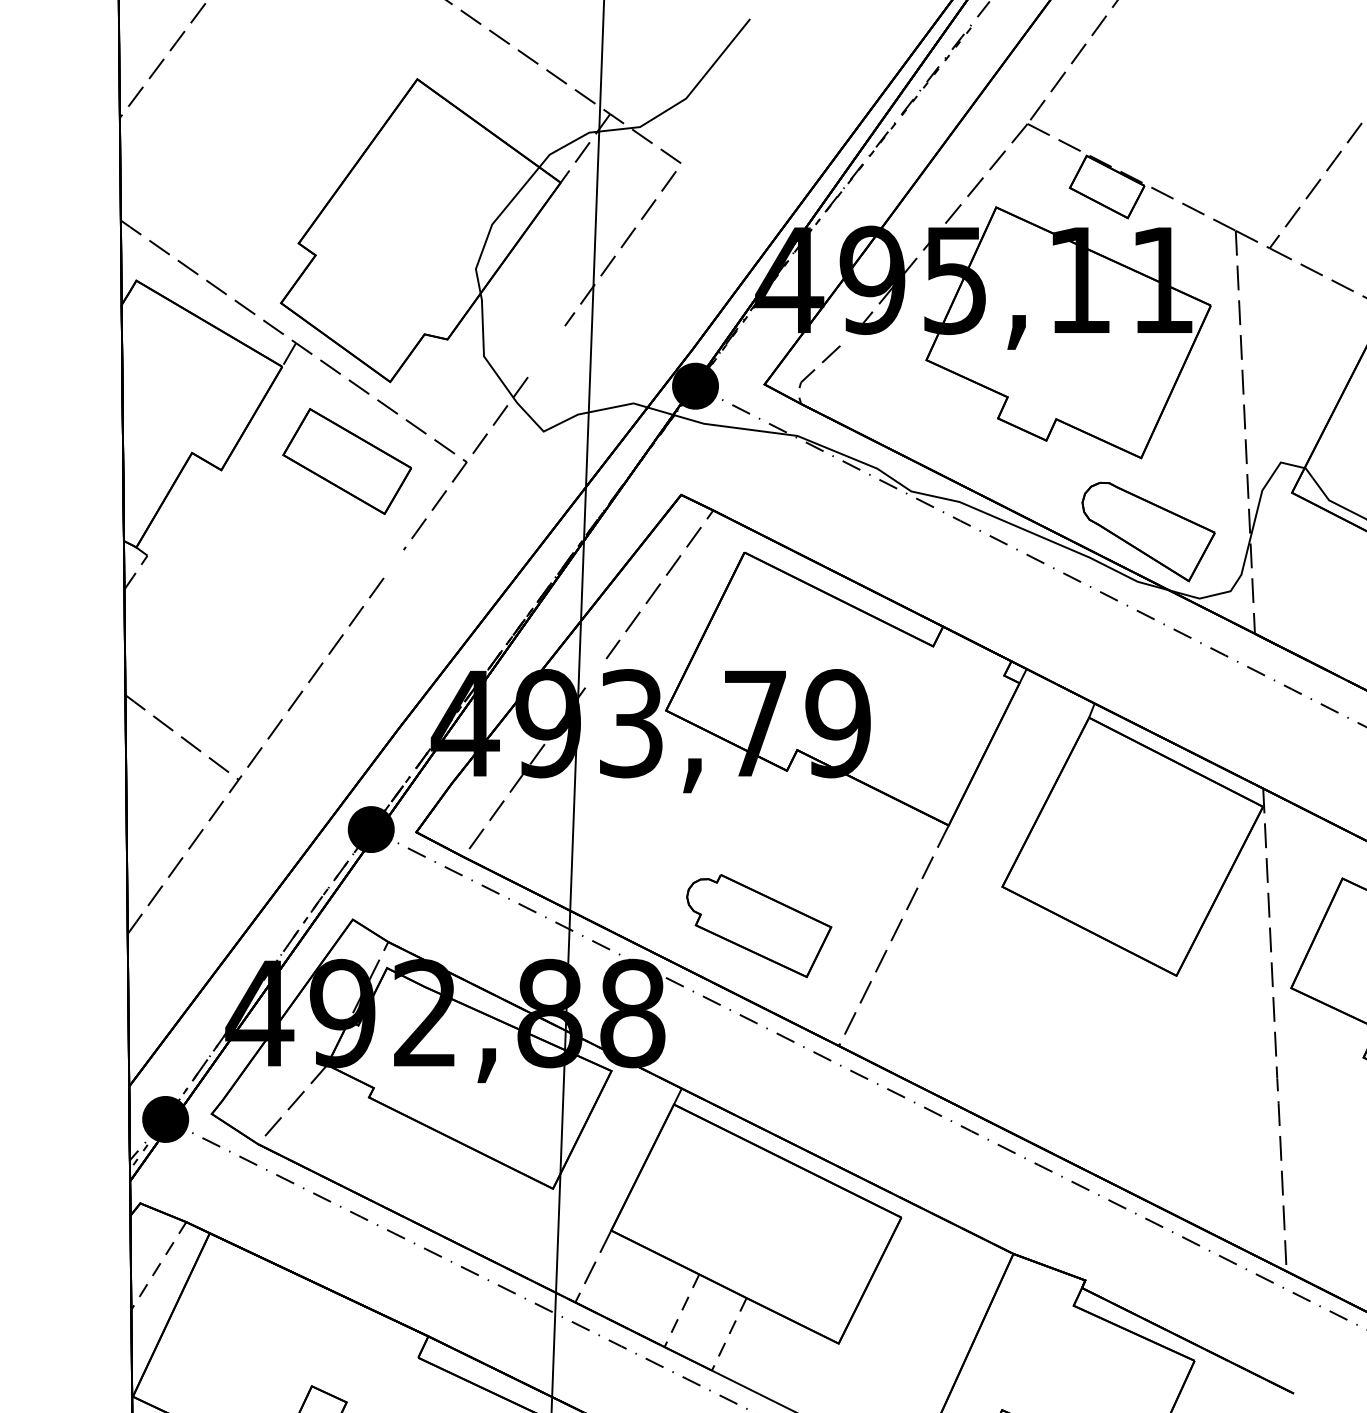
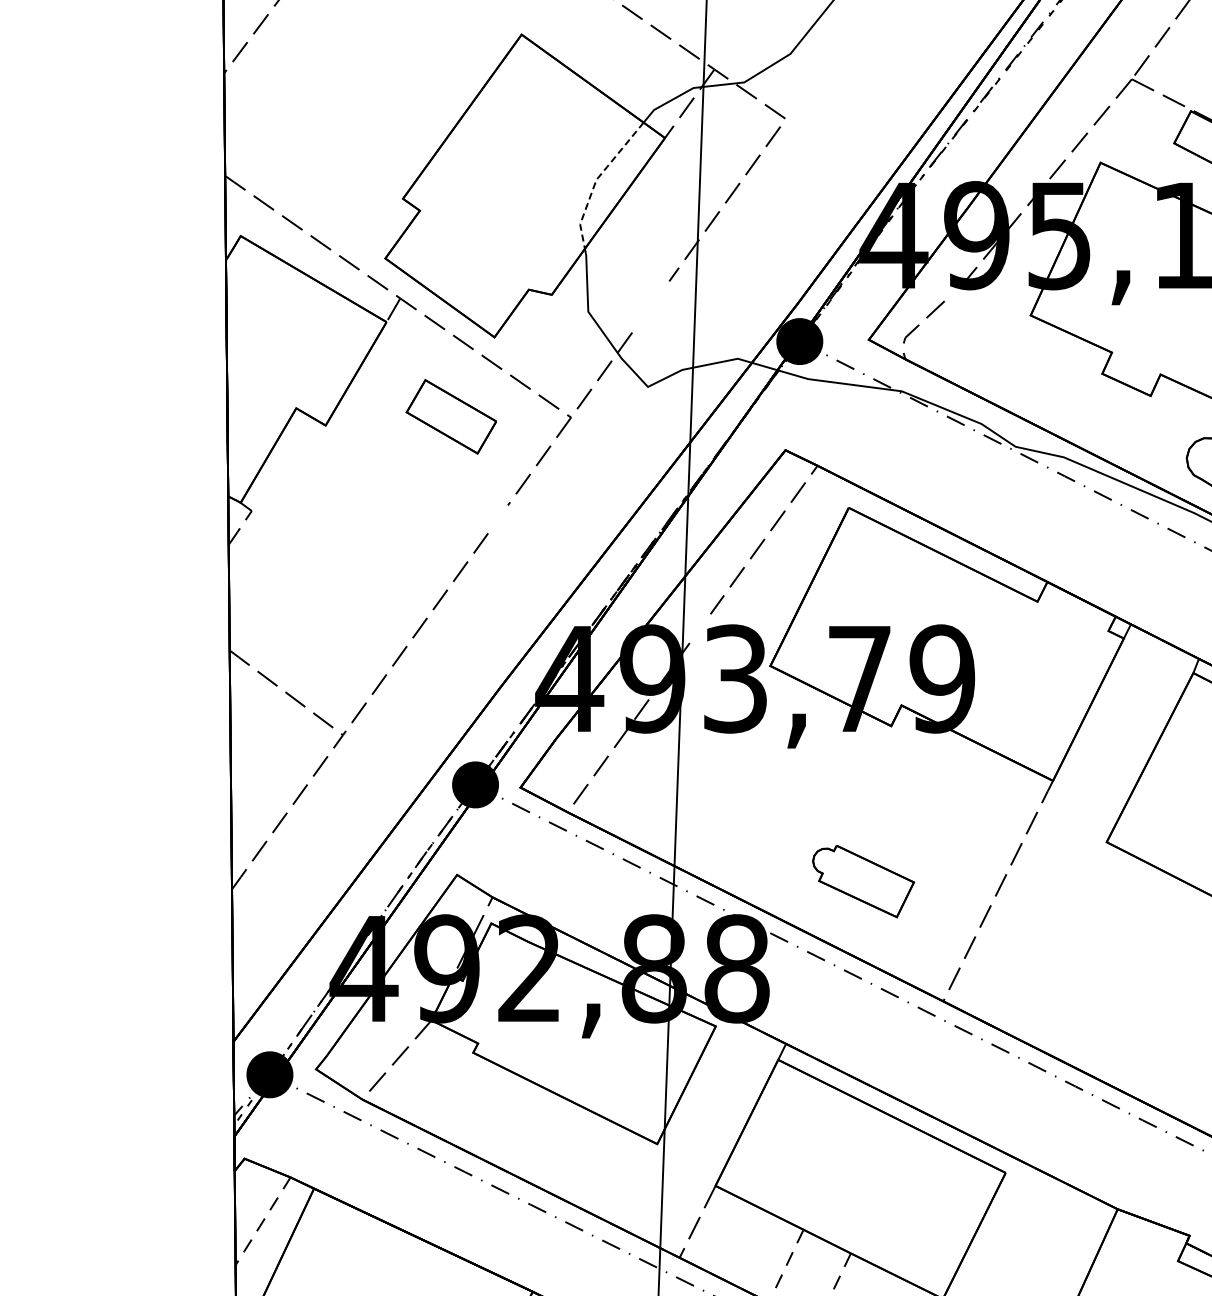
line: (492, 224) -> (596, 179), solid -> dashed
part: (346, 461) -> (450, 416), size x0.7
part: (759, 926) -> (863, 881), size x0.7

